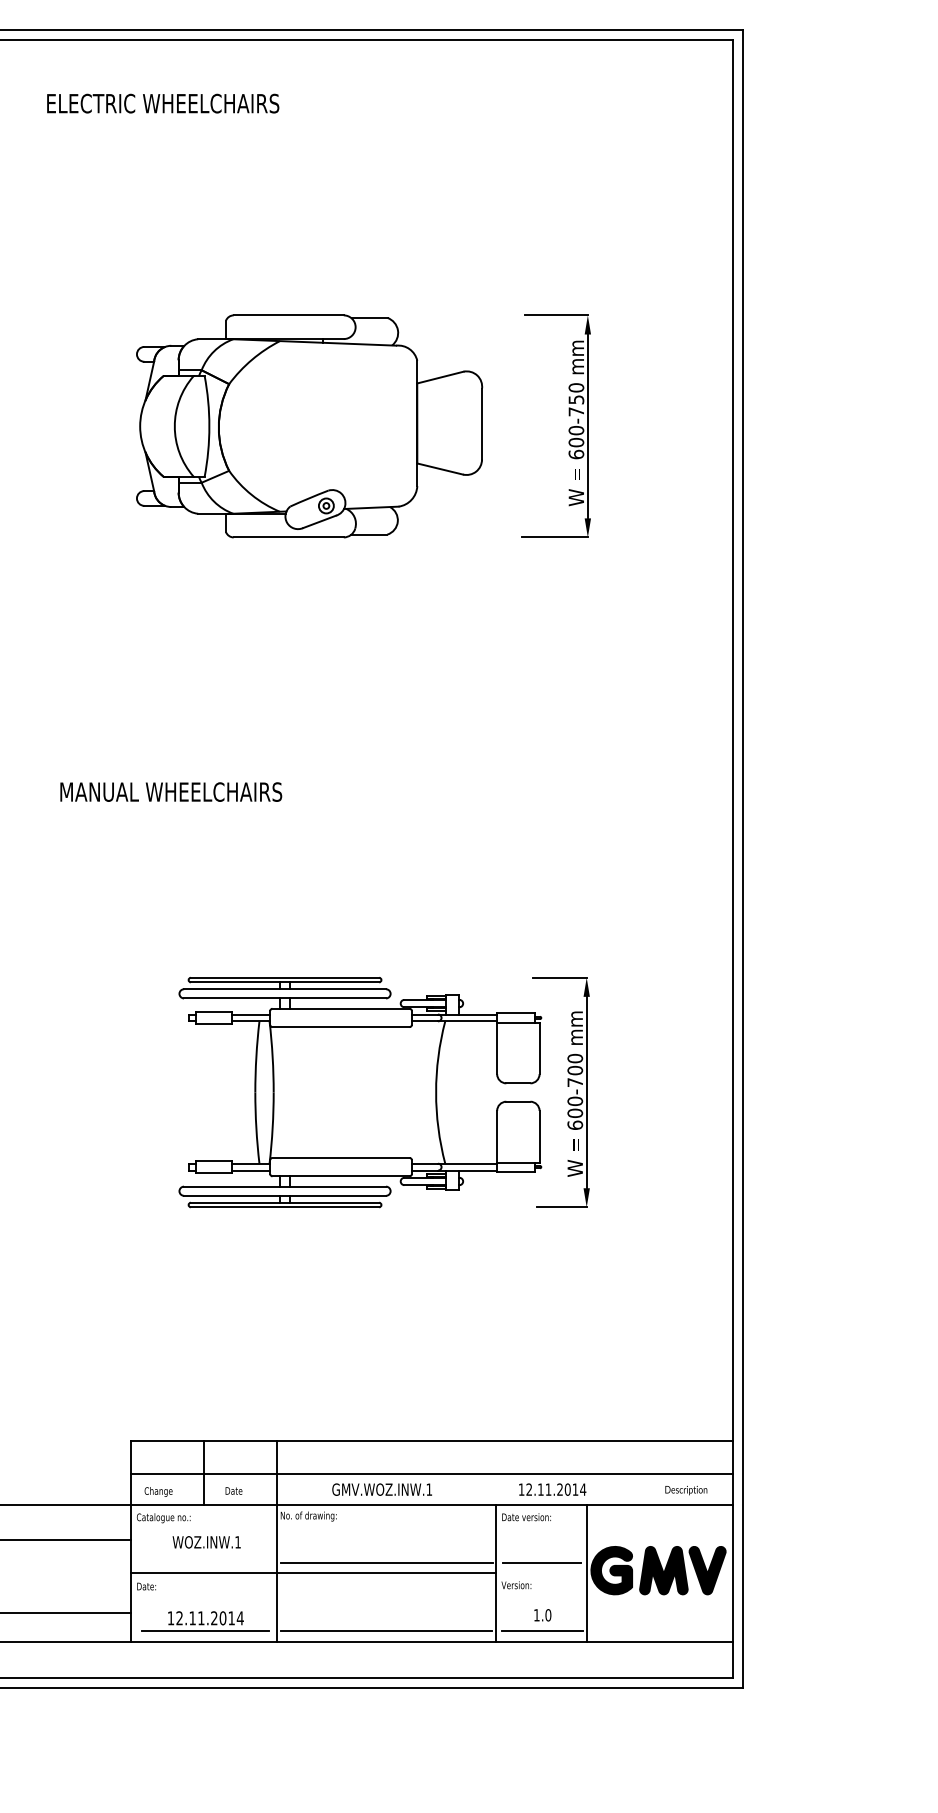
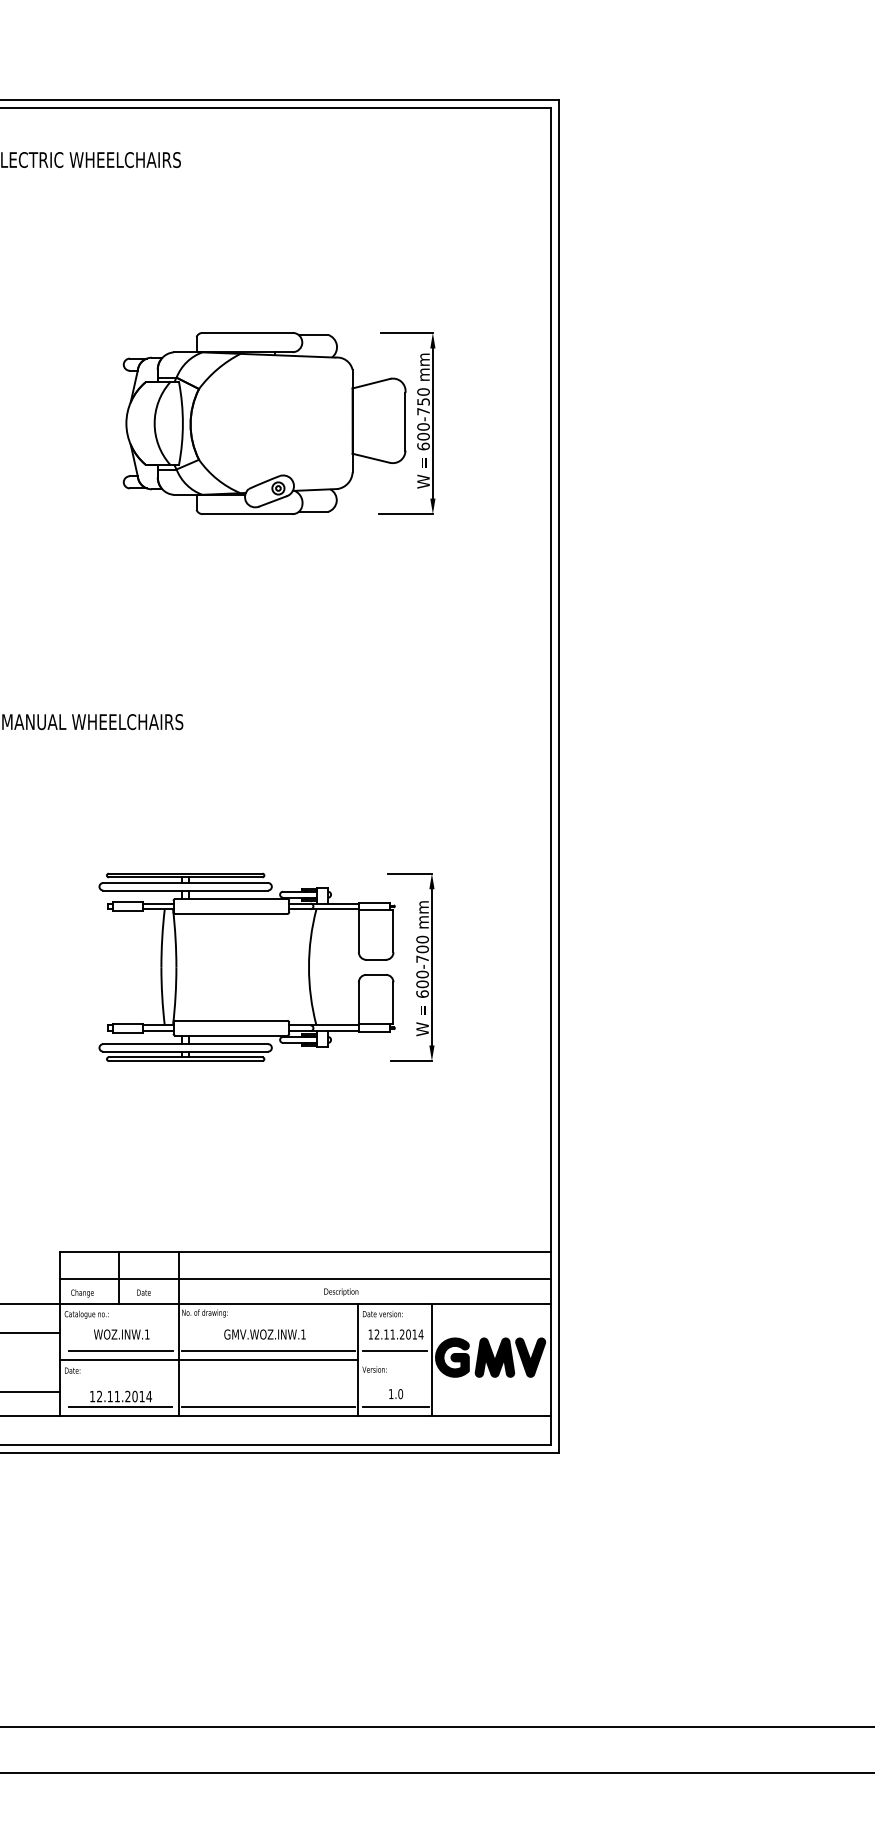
part: (309, 426) -> (264, 423), moved
text: (381, 1489) -> (264, 1334), moved
text: (551, 1489) -> (395, 1334), moved
text: (686, 1489) -> (341, 1291), moved
line: (205, 1563) -> (120, 1351), added

